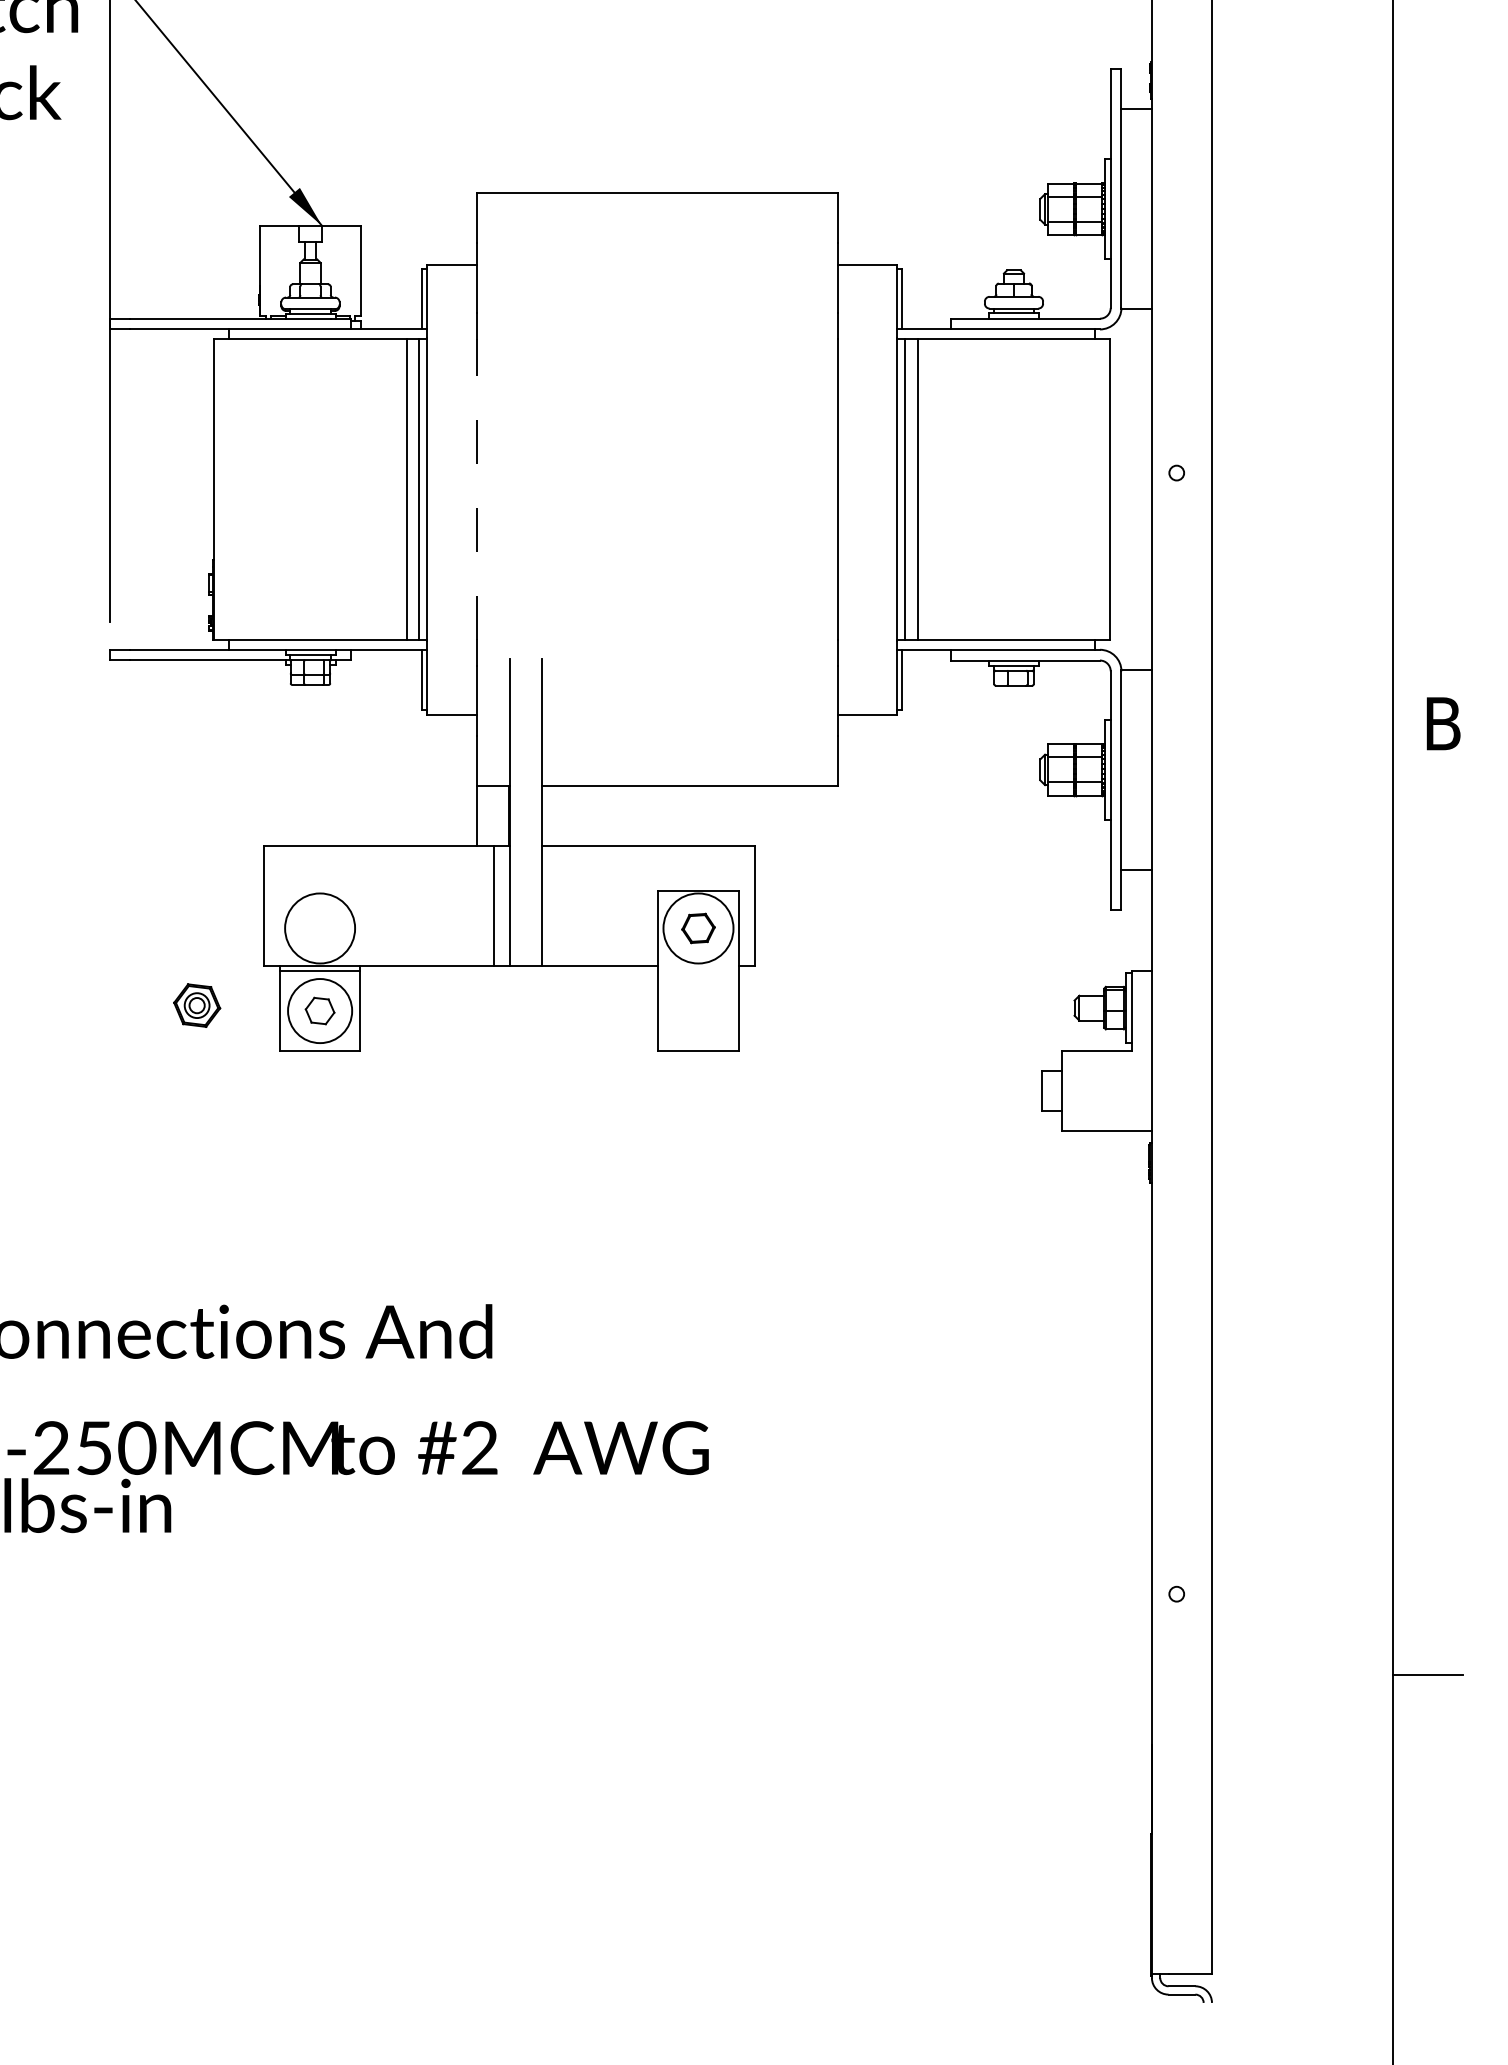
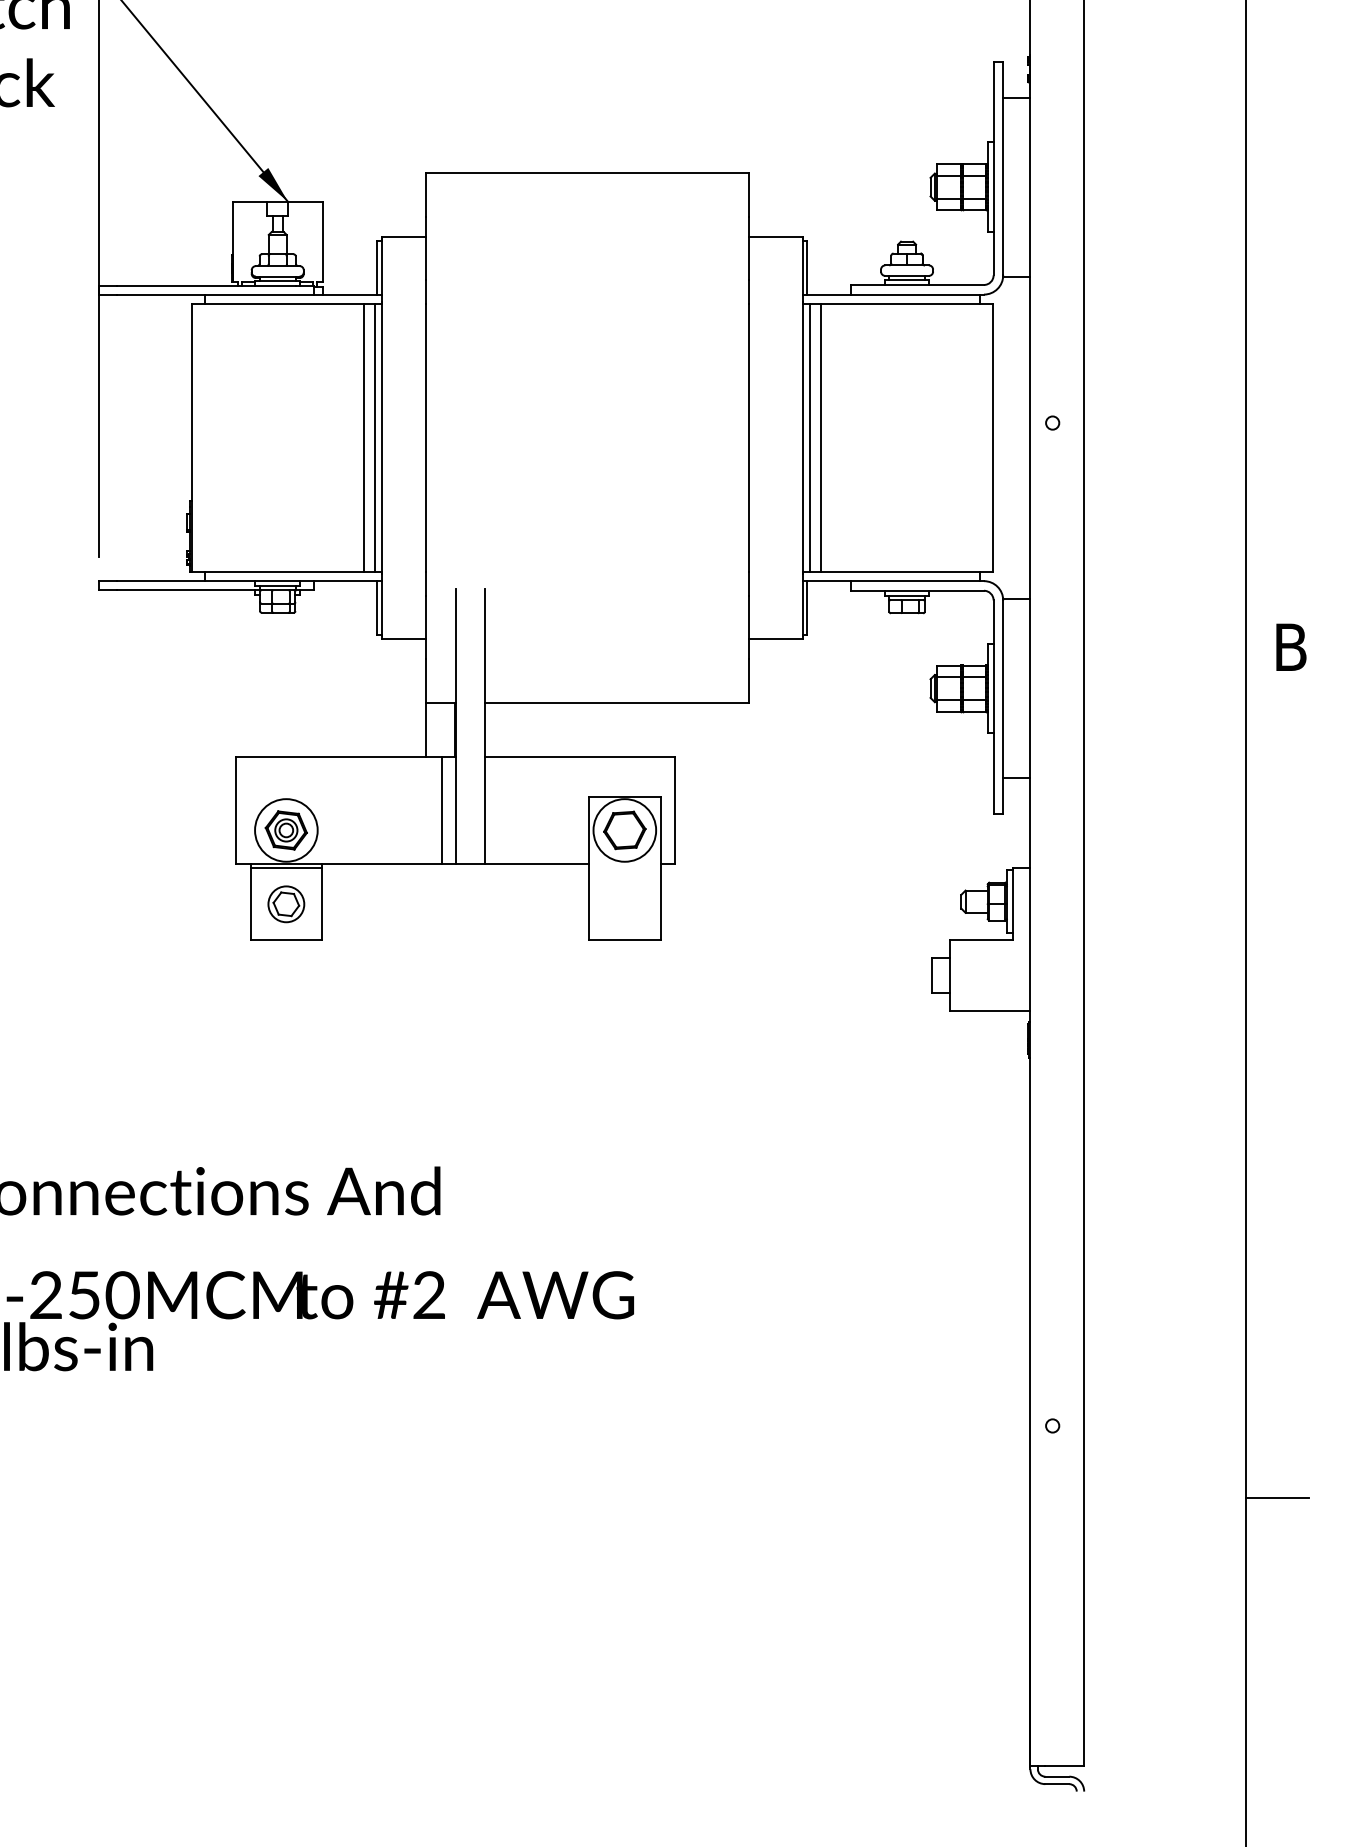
line: (476, 489) -> (426, 437), dashed -> solid
part: (698, 928) -> (624, 830), size x1.43
part: (196, 1005) -> (285, 830), moved
circle: (320, 1011) -> (286, 904), size x0.62

